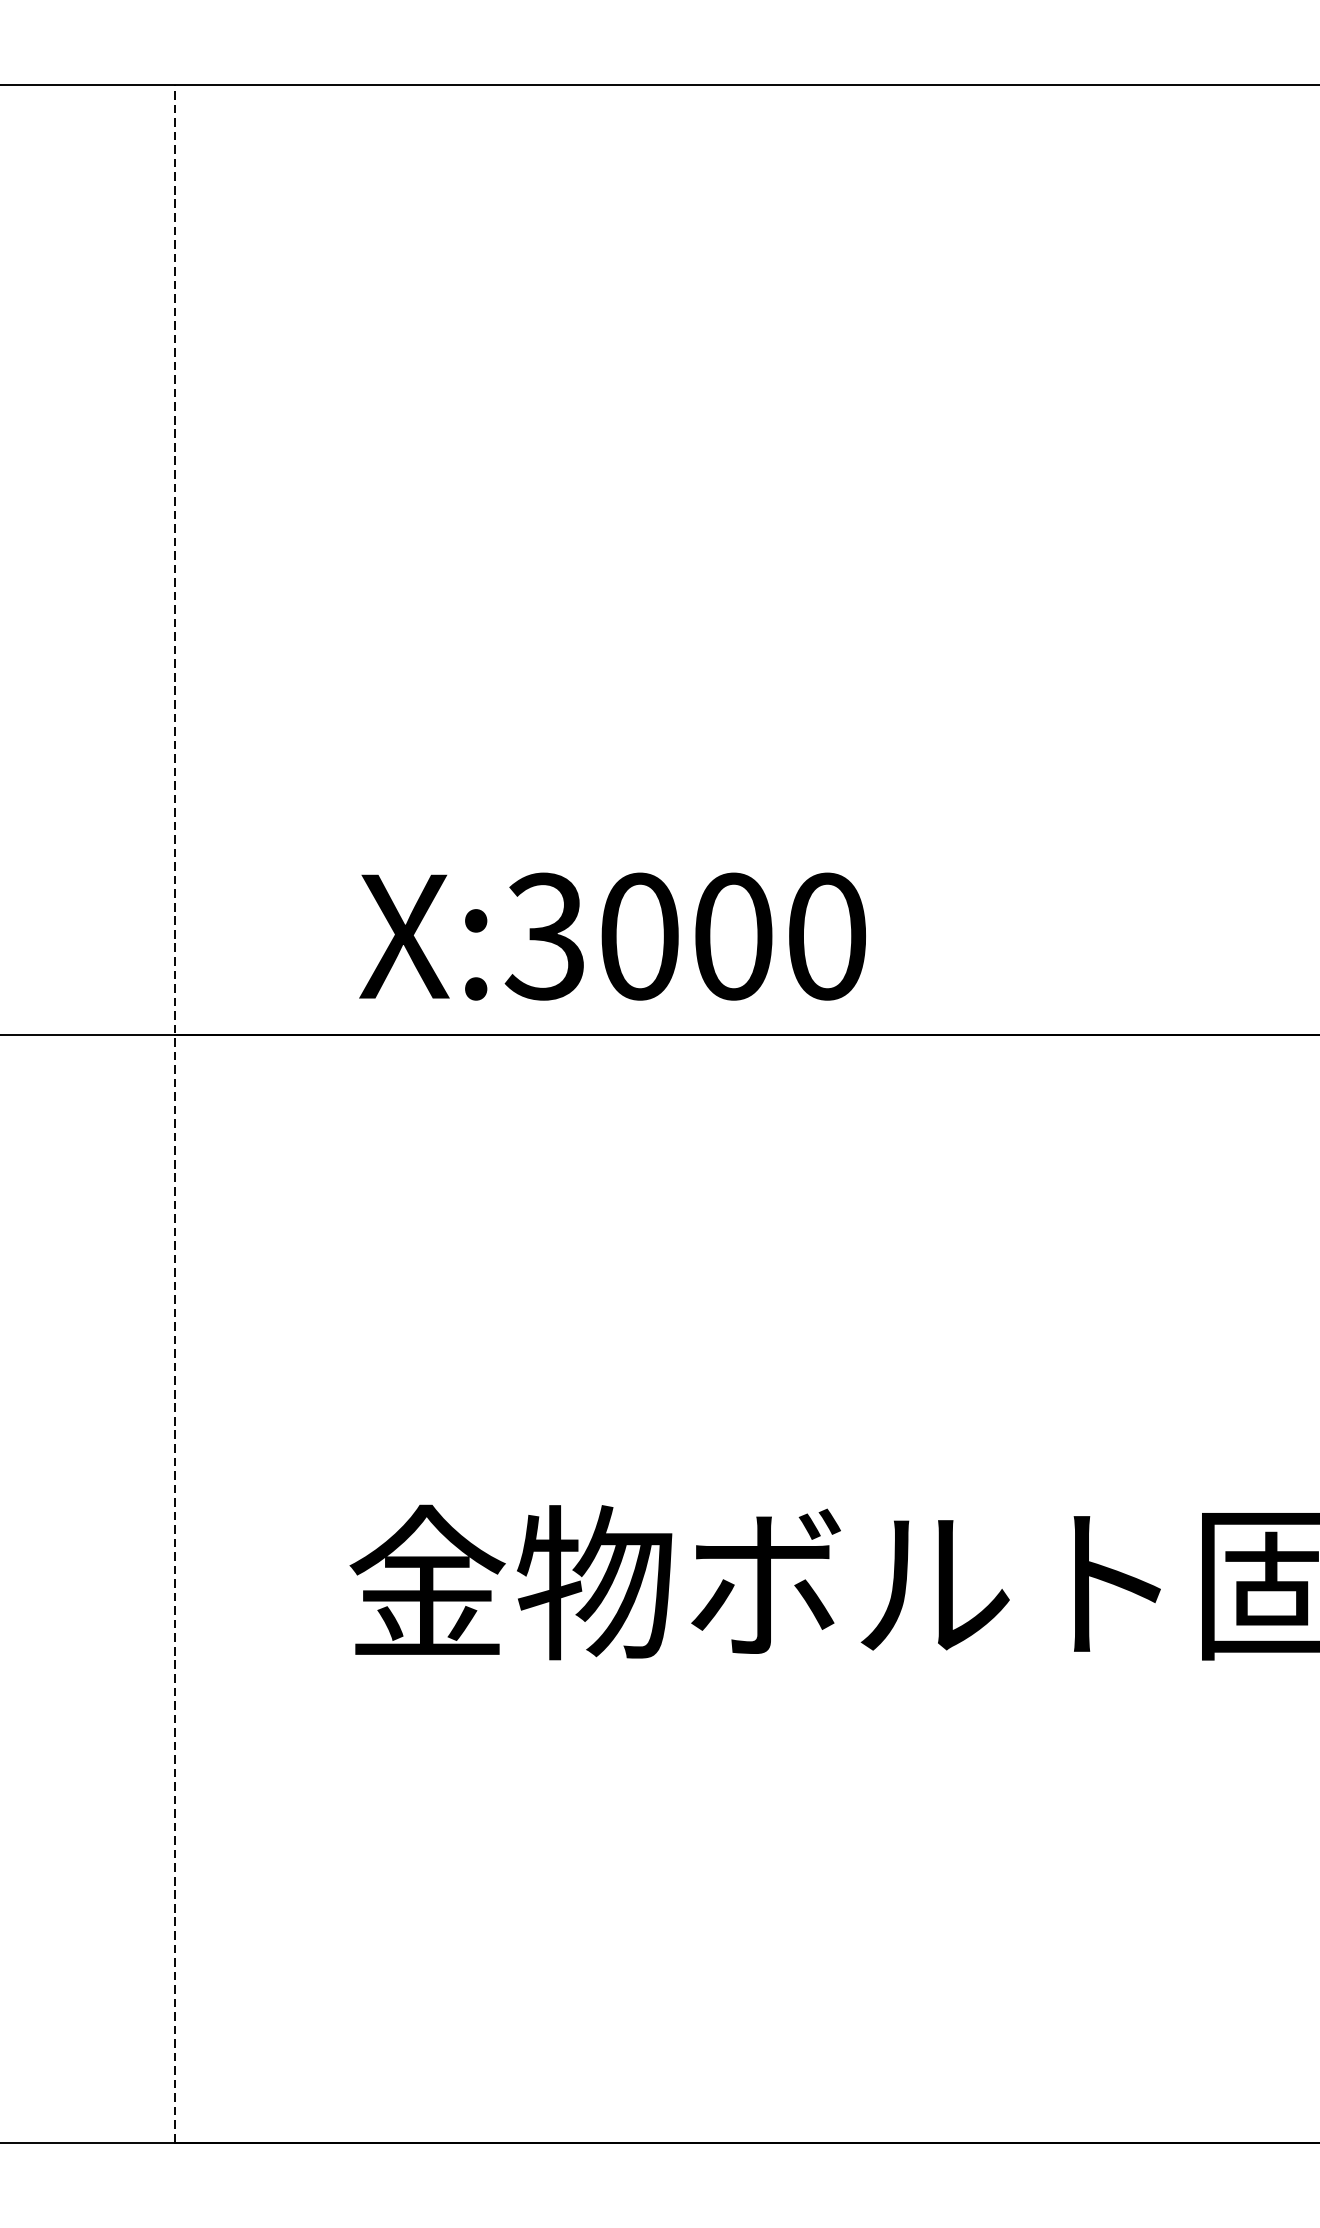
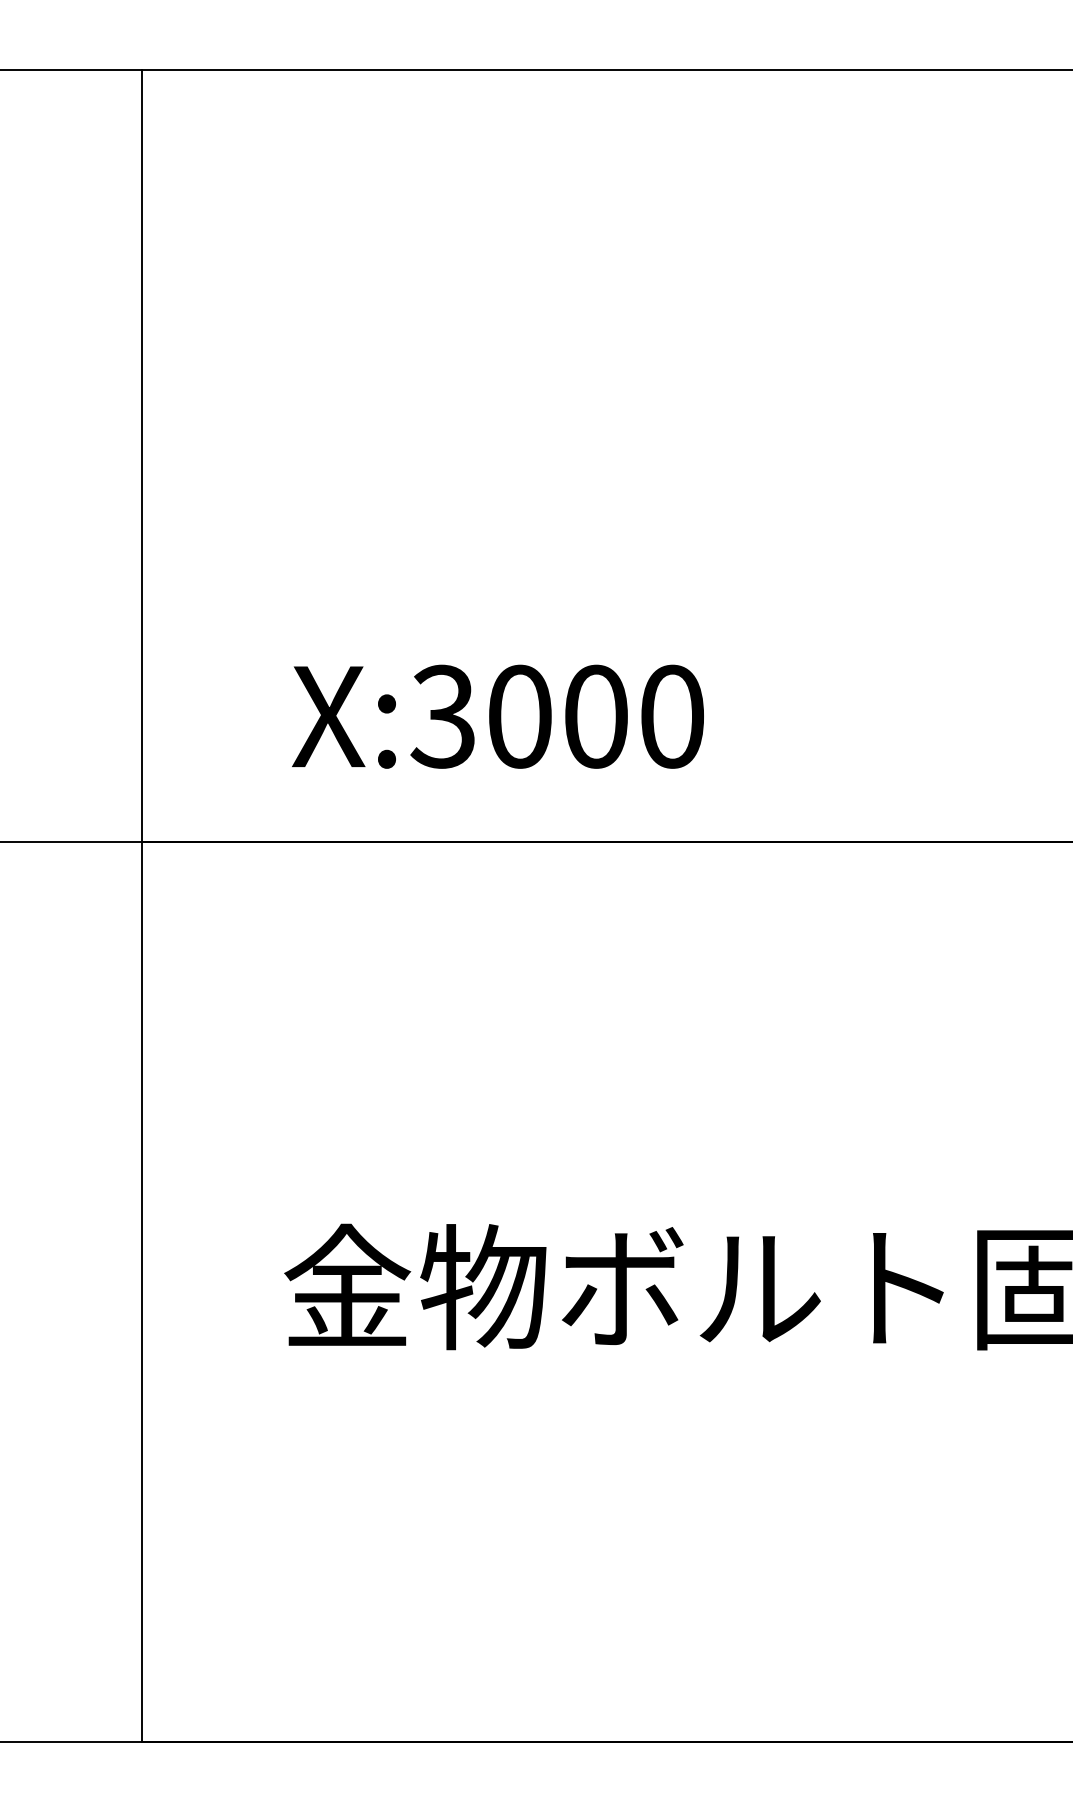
text: (612, 936) -> (497, 716), moved
line: (175, 1113) -> (142, 905), dashed -> solid

